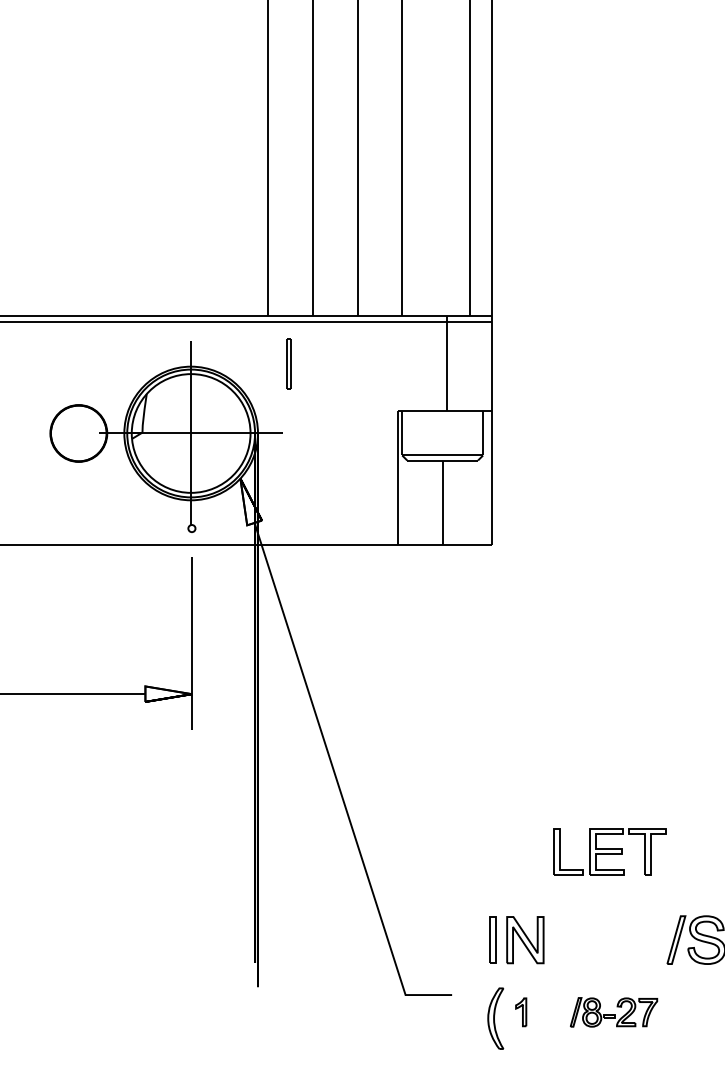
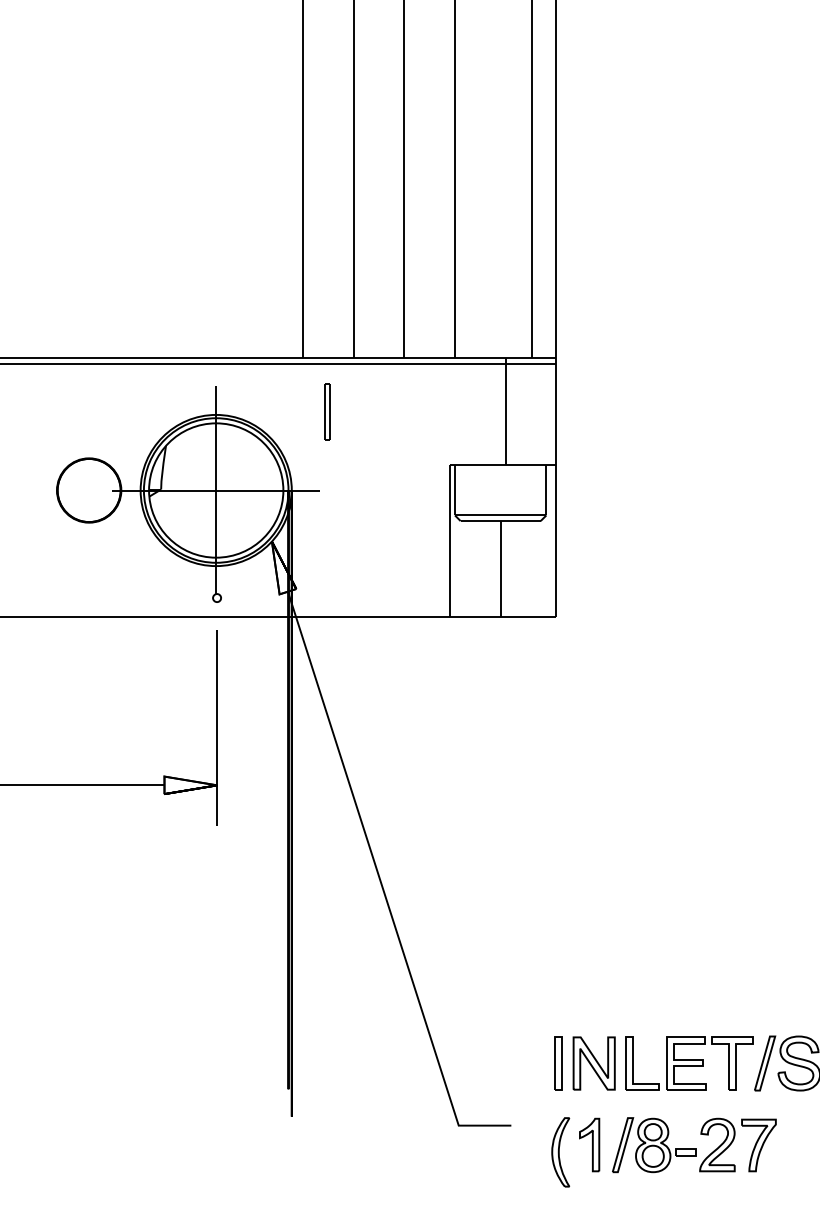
part: (609, 851) -> (689, 1062), moved
part: (520, 1012) -> (588, 1145), size x1.67
part: (613, 1012) -> (693, 1145), size x1.67

